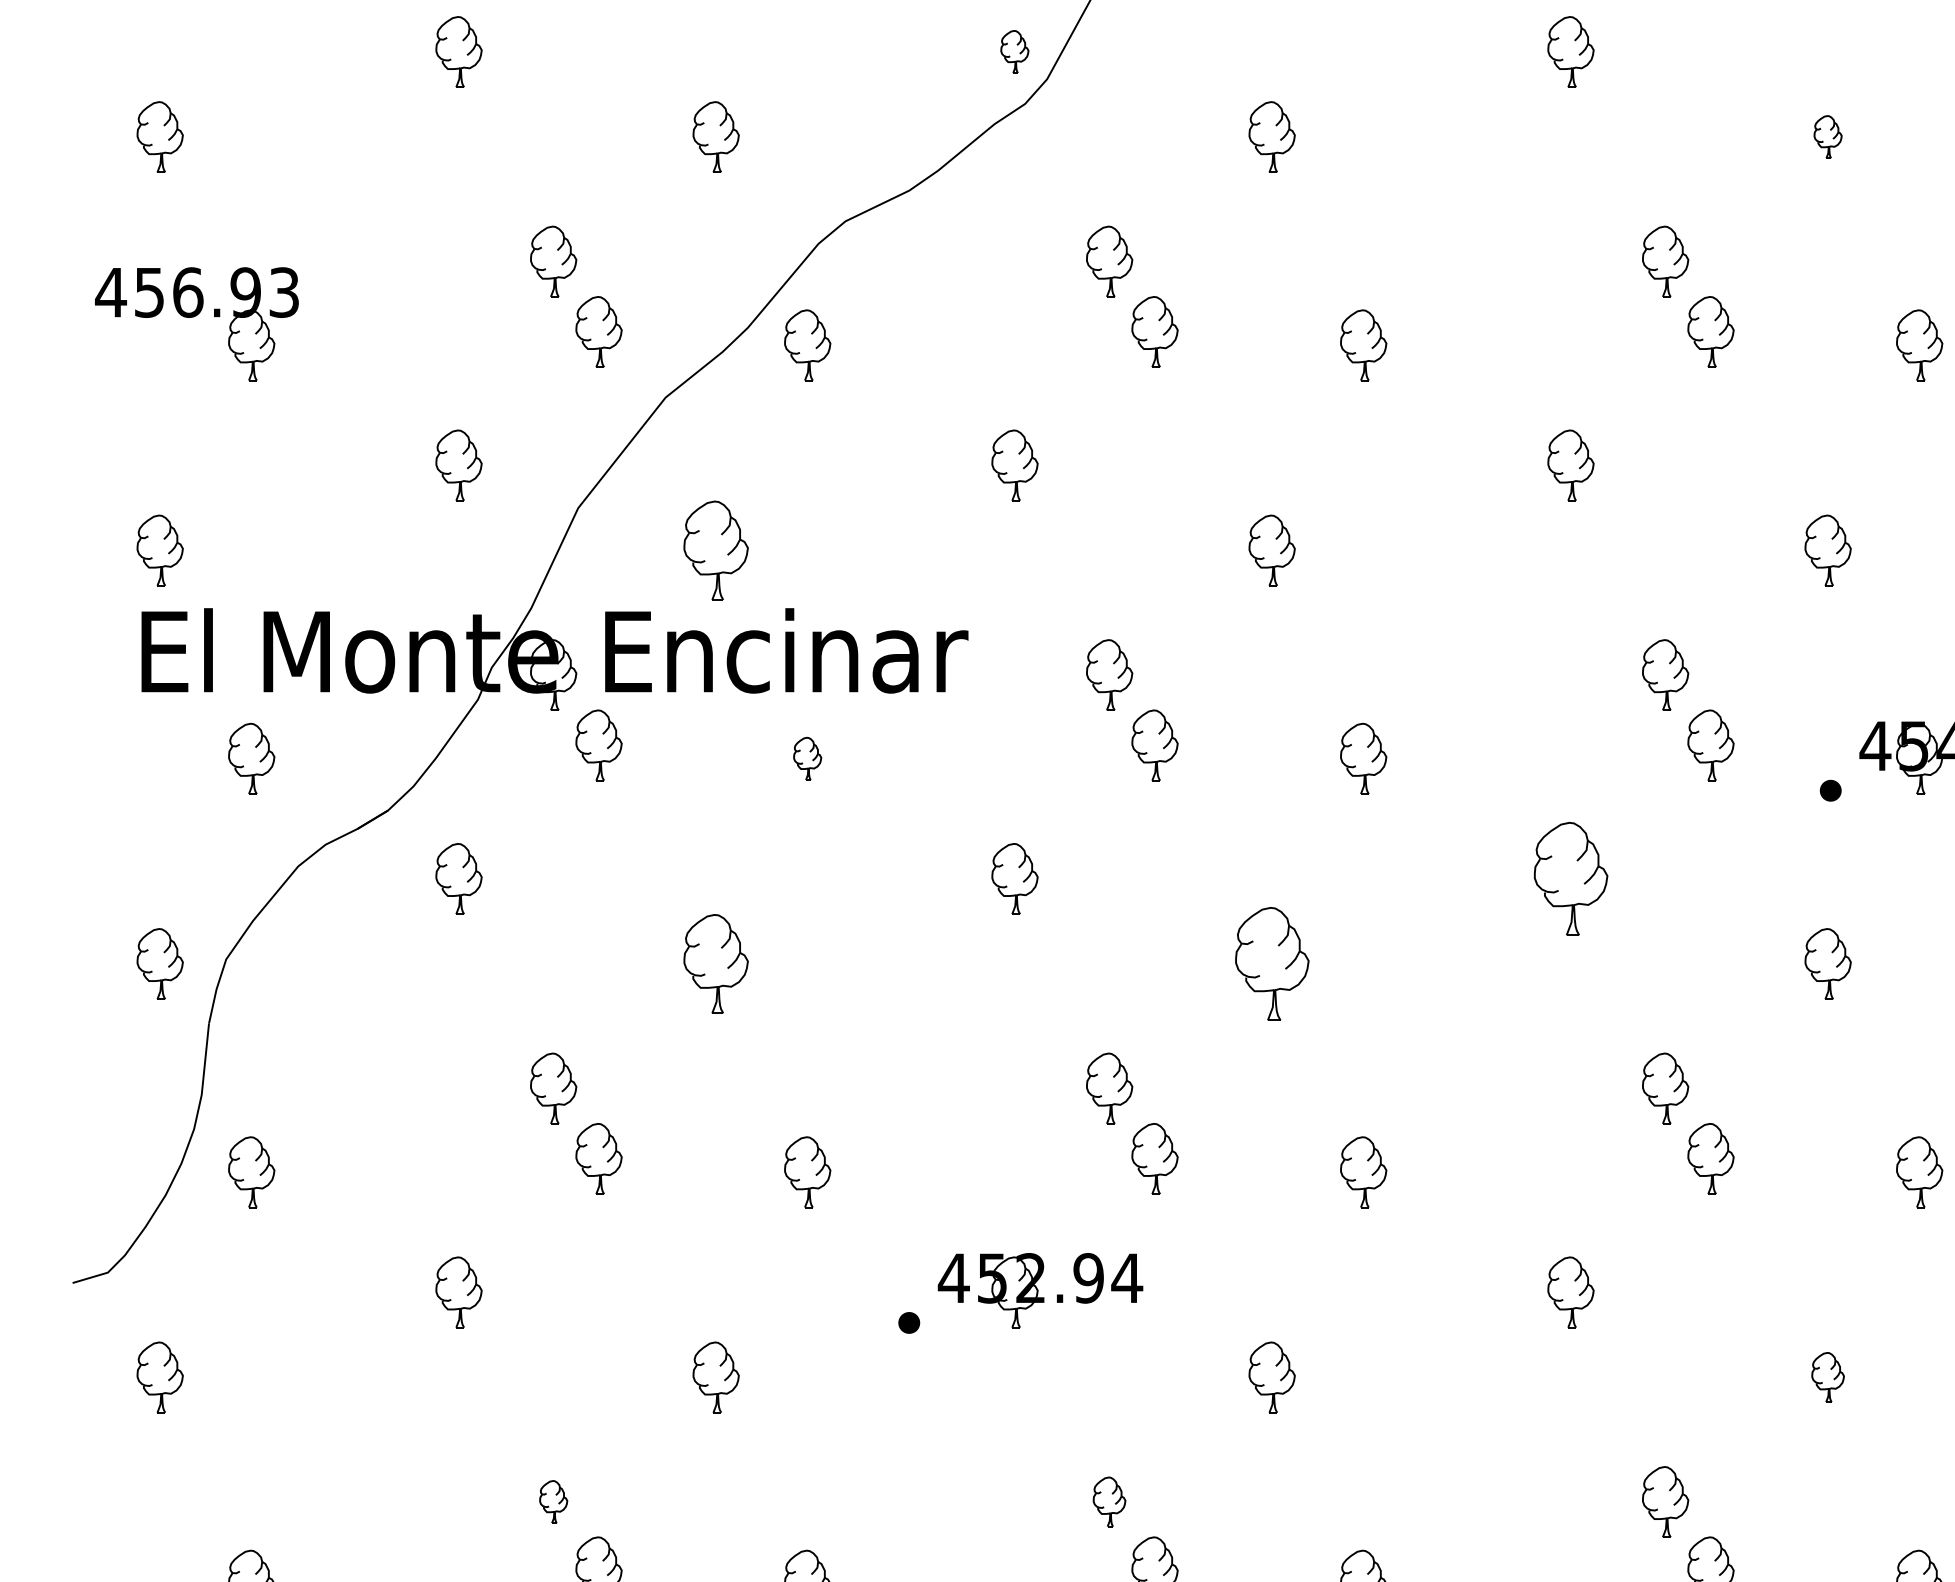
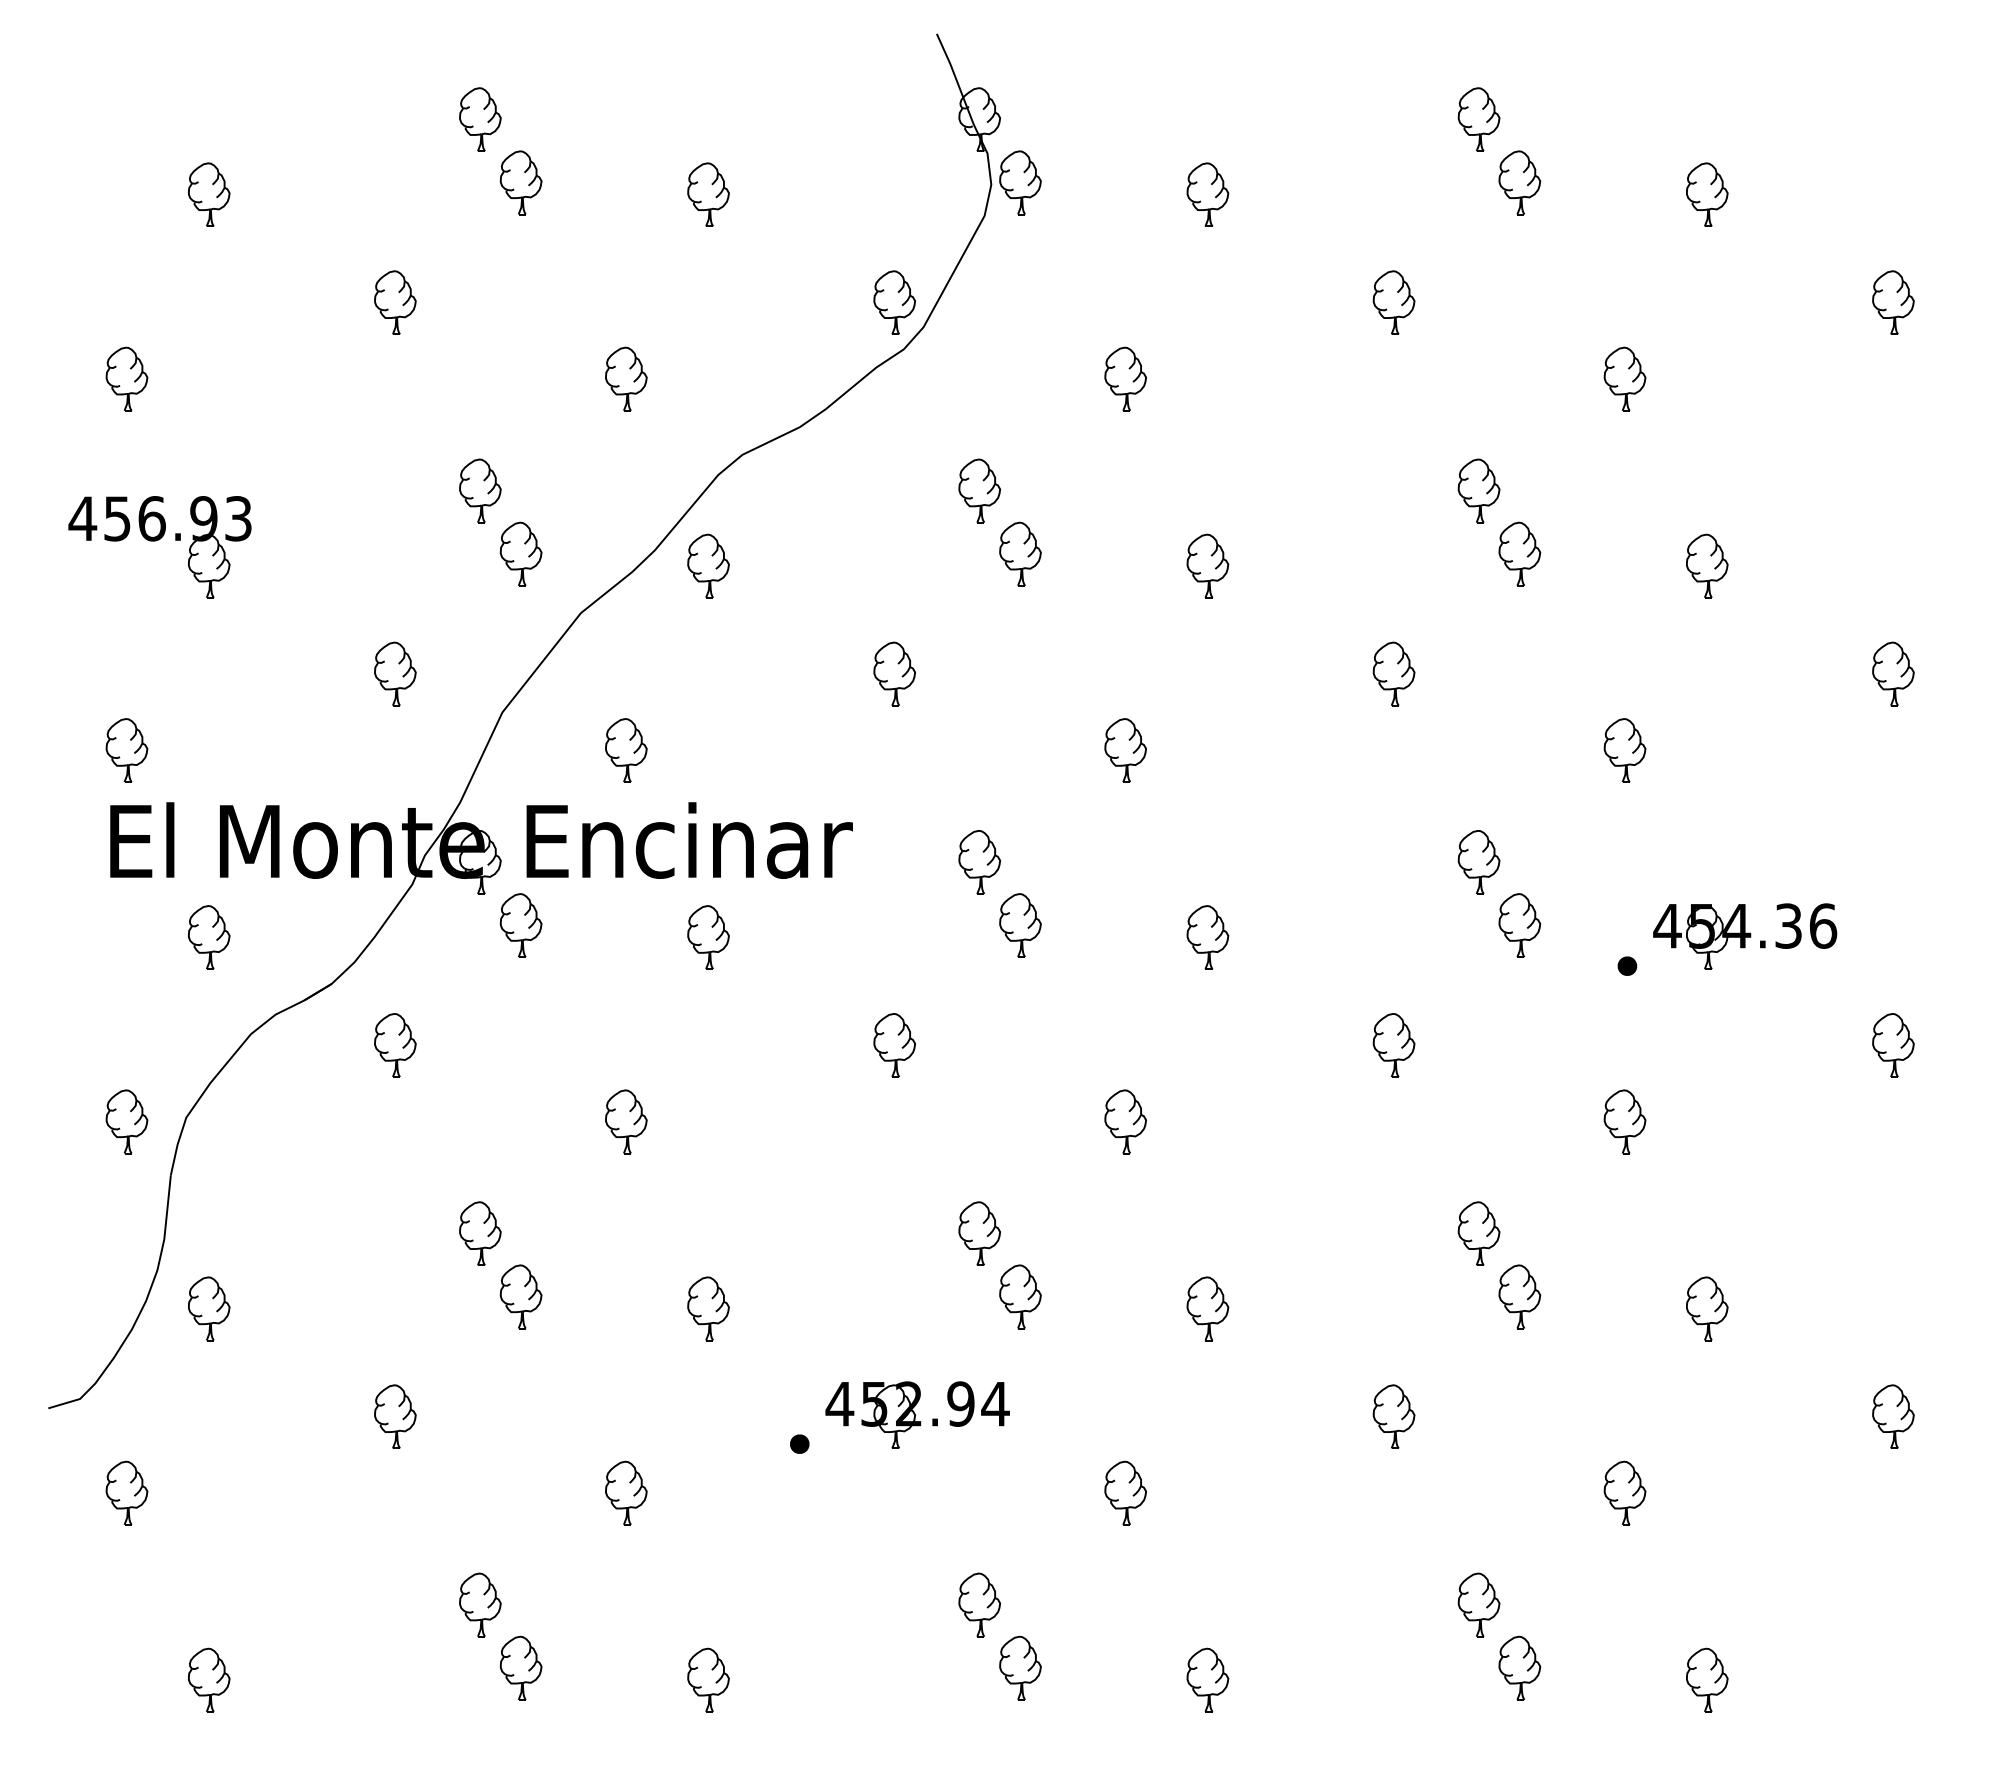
part: (1014, 51) -> (894, 302), size x1.67
part: (1827, 136) -> (1624, 378), size x1.67
part: (716, 550) -> (626, 750), size x0.71
part: (807, 758) -> (708, 937), size x1.67
part: (1570, 879) -> (1393, 1045), size x0.62
part: (716, 963) -> (626, 1121), size x0.71
part: (1271, 963) -> (1125, 1121), size x0.62
part: (1827, 1376) -> (1624, 1492), size x1.43
part: (553, 1501) -> (480, 1604), size x1.67
part: (1109, 1501) -> (979, 1604), size x1.43

